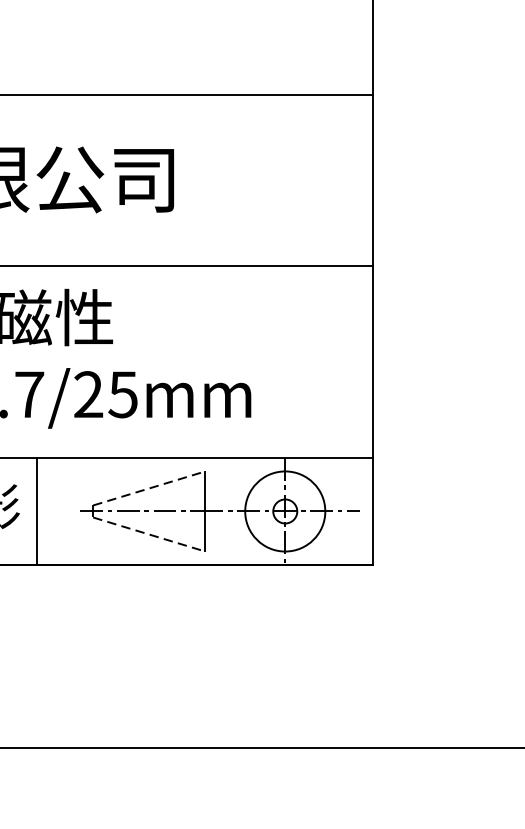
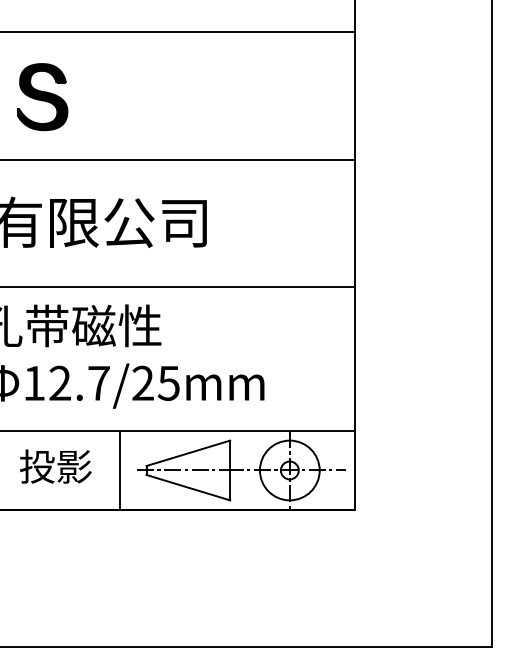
line: (149, 488) -> (188, 453), dashed -> solid
line: (36, 511) -> (120, 470), moved
line: (149, 534) -> (188, 487), dashed -> solid

